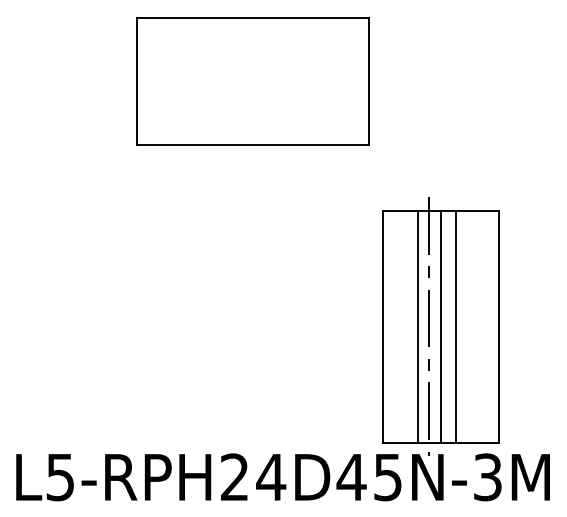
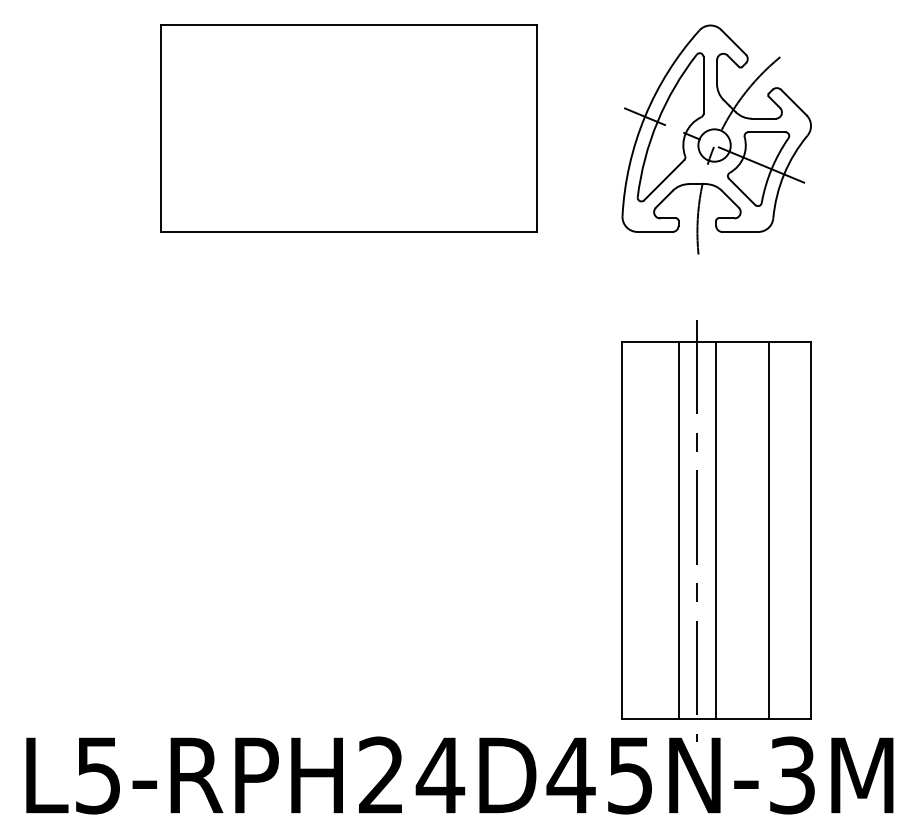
part: (252, 81) -> (348, 129), moved
part: (441, 85) -> (717, 138), added
line: (456, 326) -> (769, 530), moved

